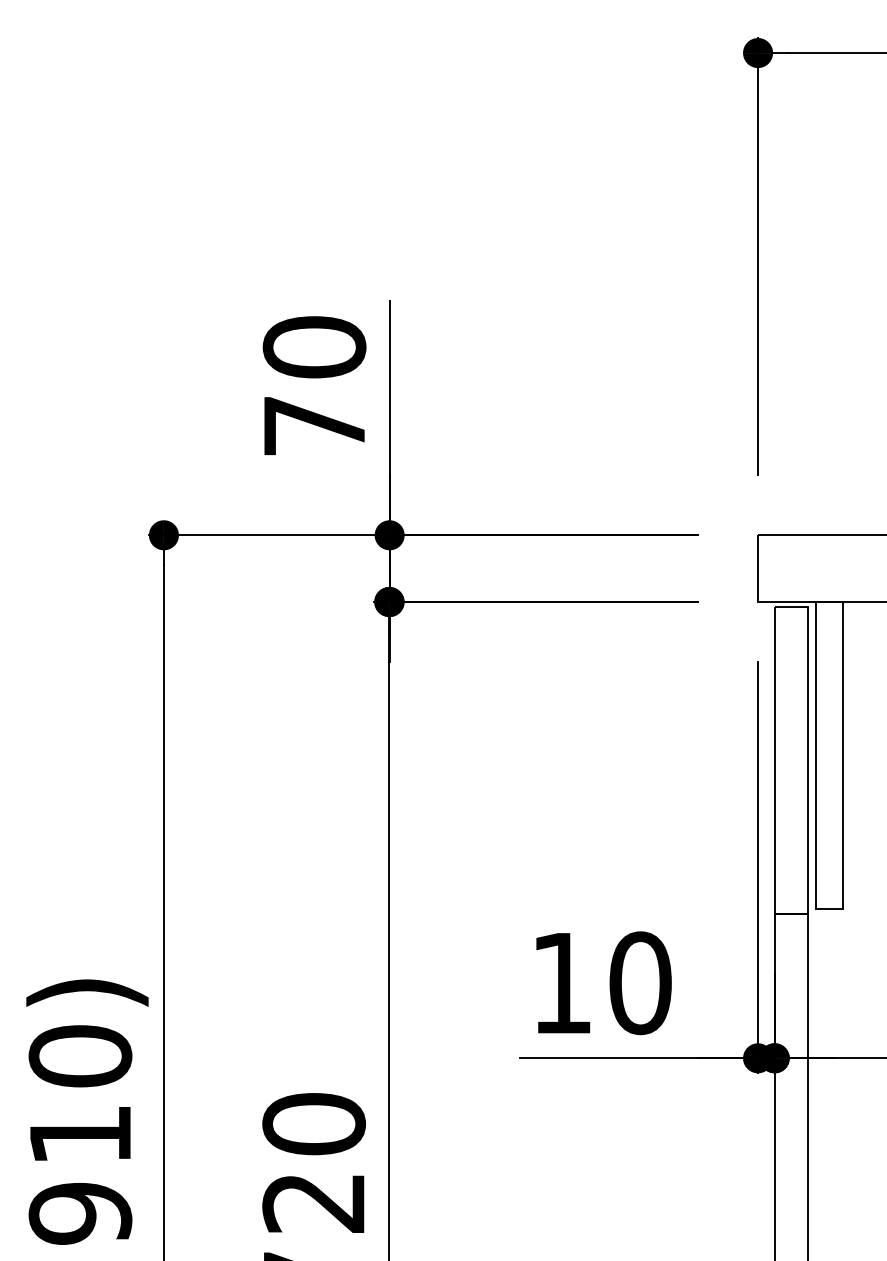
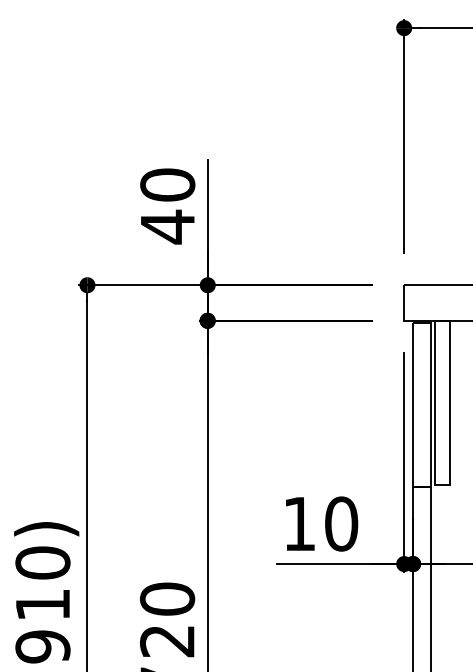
text: (314, 425) -> (167, 226), 70 -> 40

